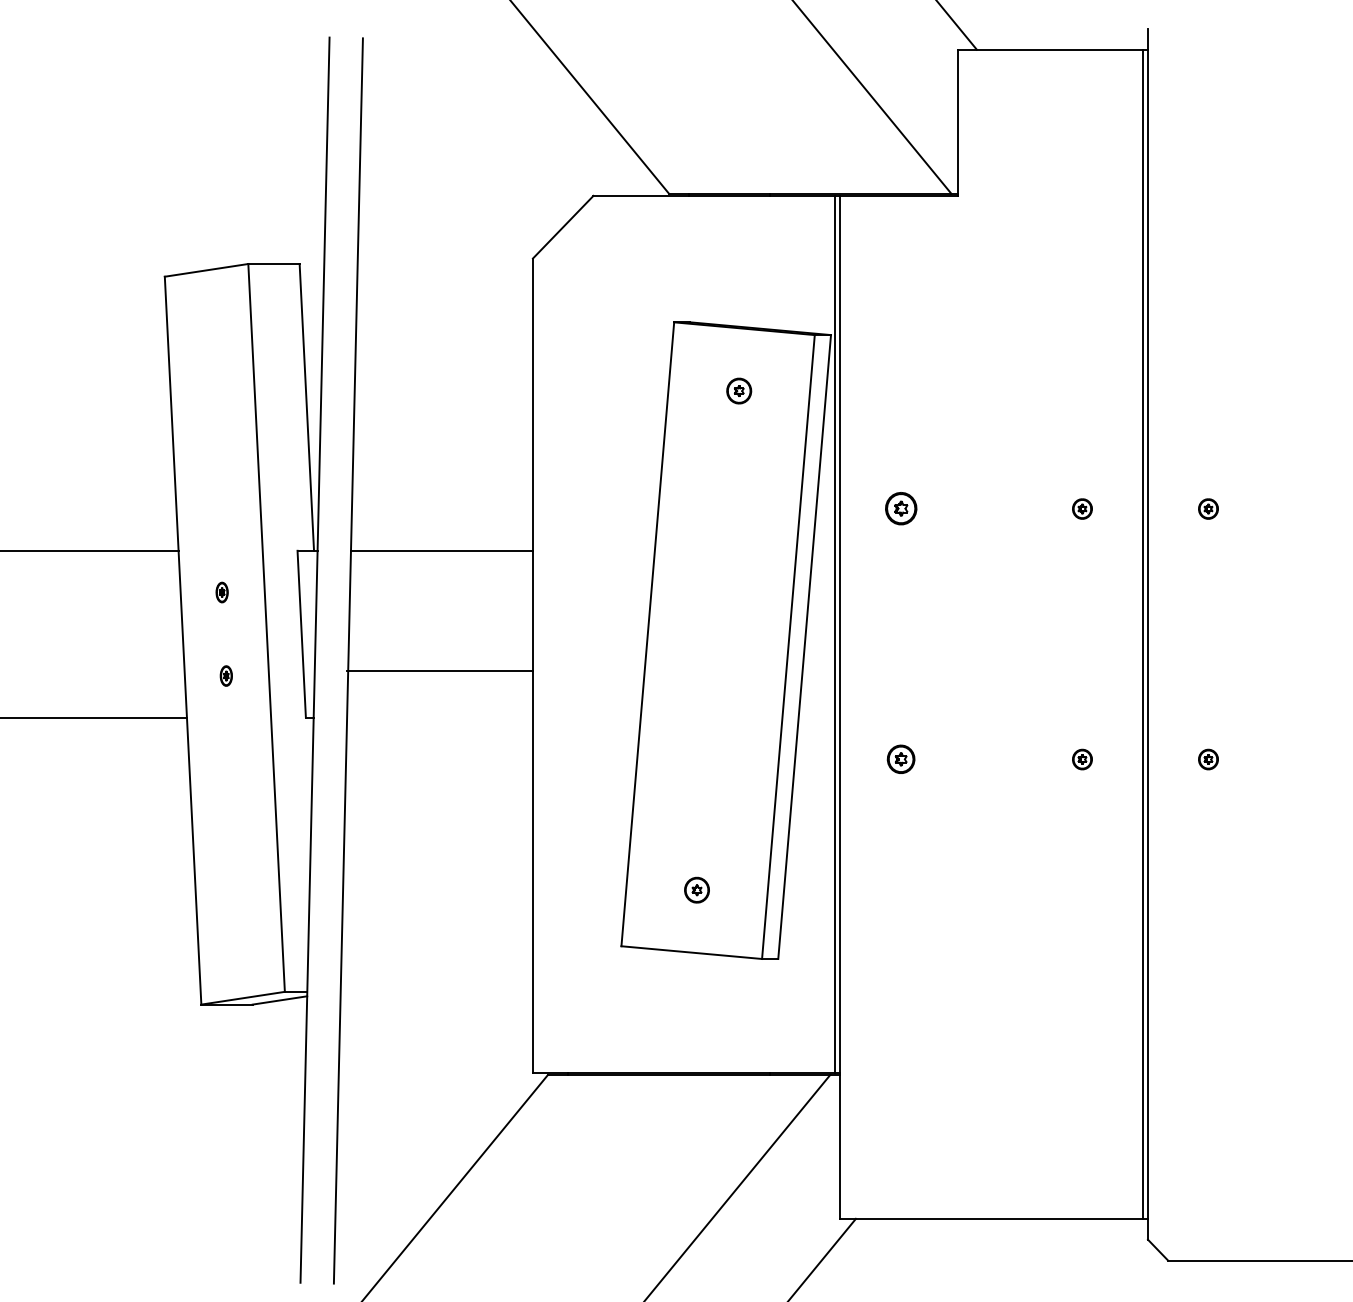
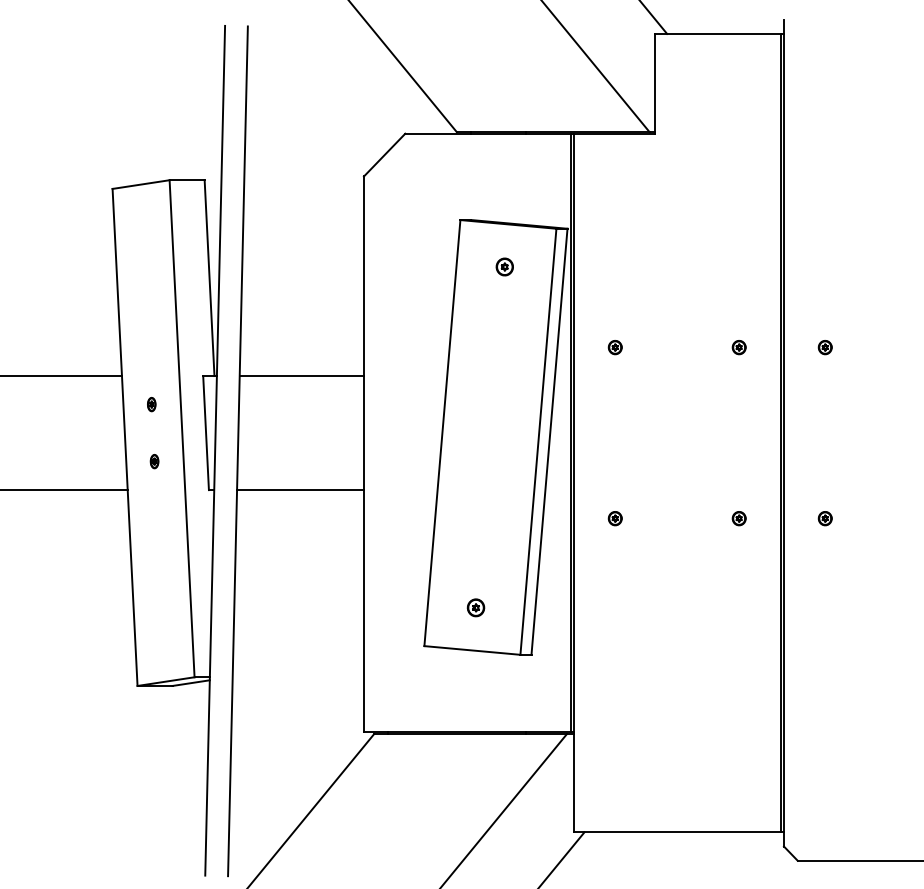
part: (899, 508) -> (614, 347), size x0.62
line: (439, 671) -> (300, 490), moved
part: (899, 759) -> (614, 518), size x0.71

